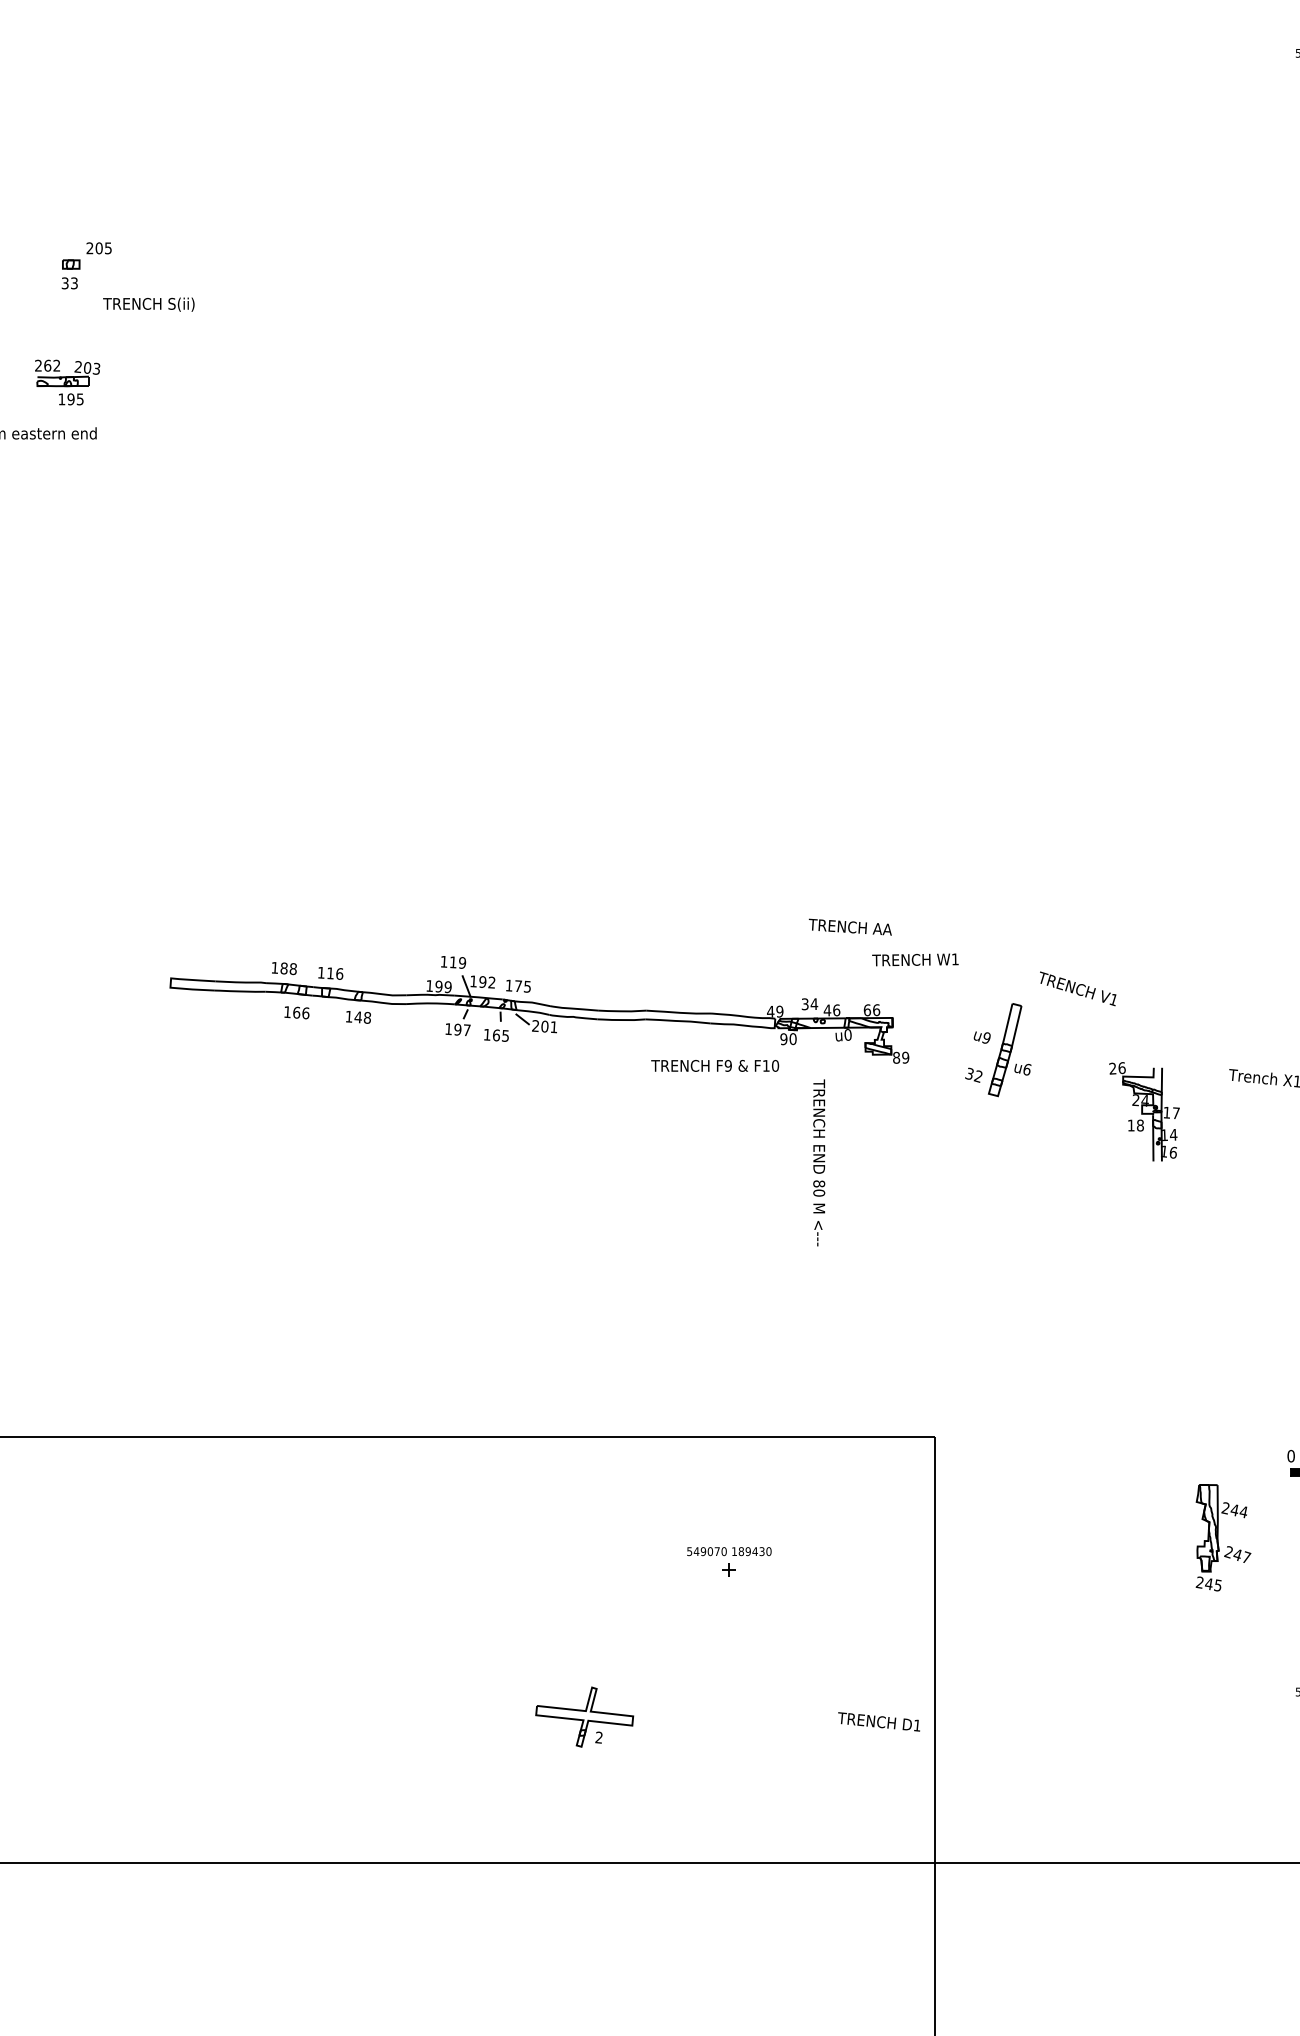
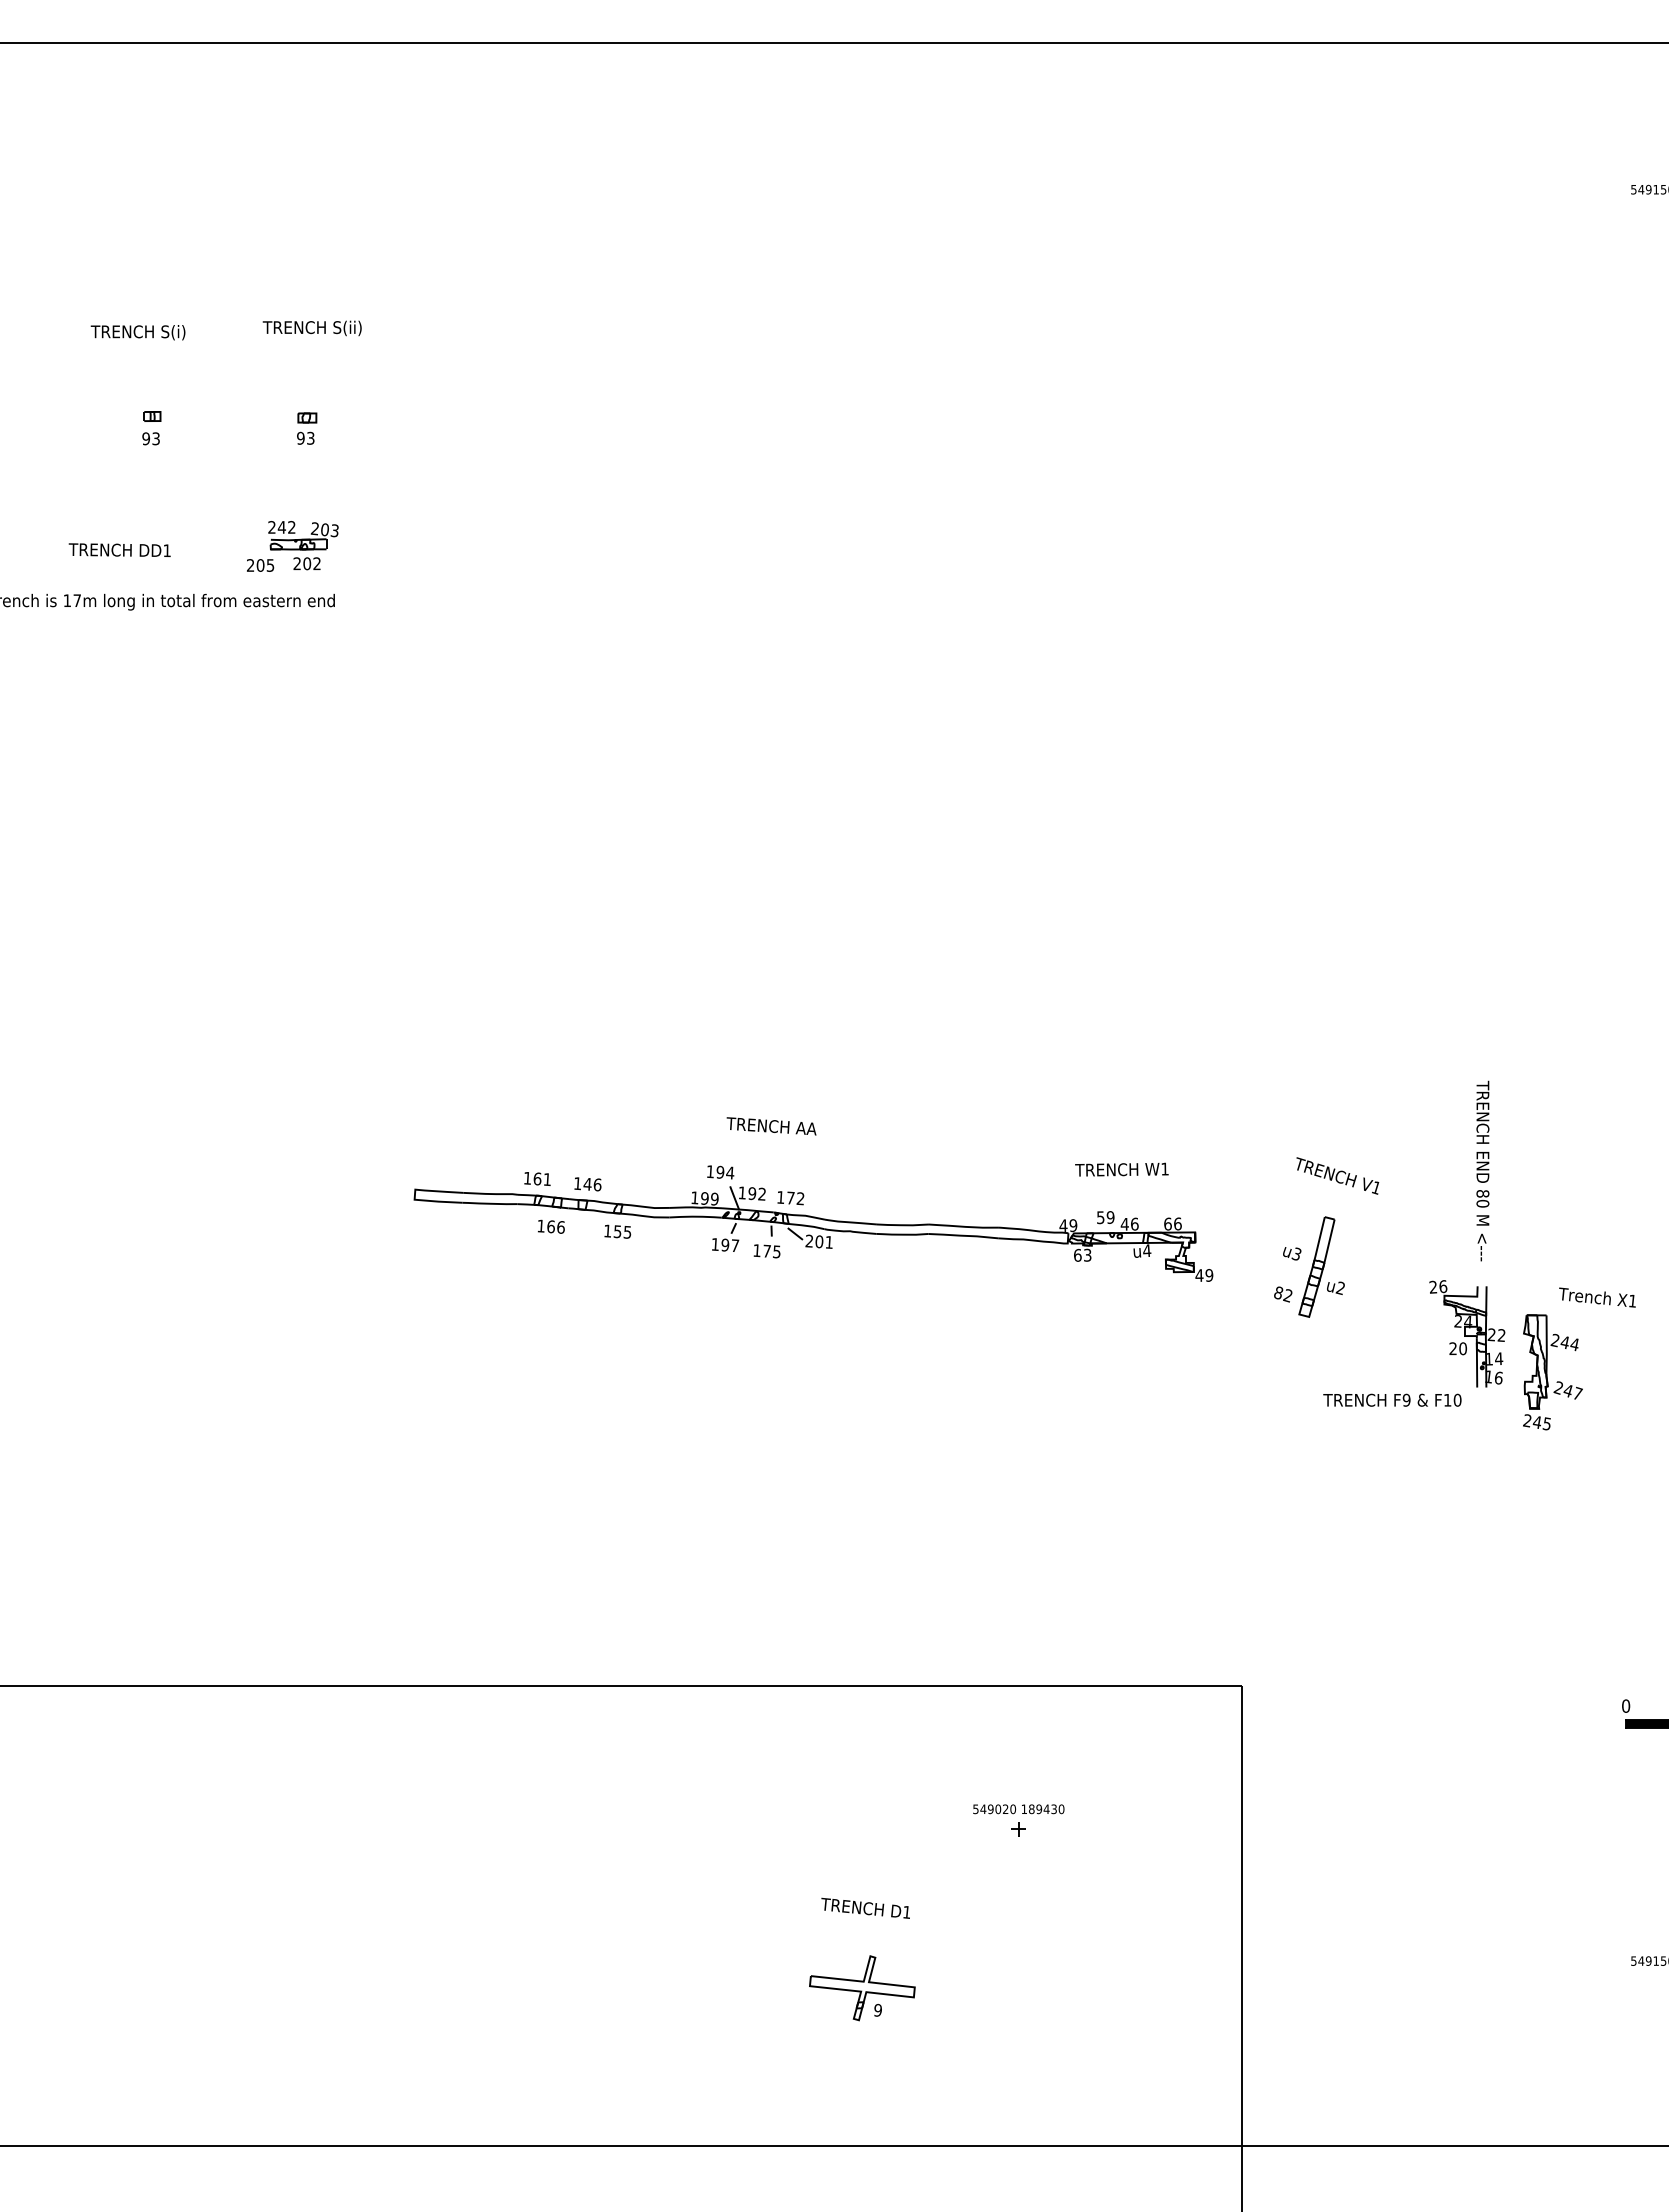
text: (99, 248) -> (260, 565), moved
text: (64, 283) -> (300, 438), 33 -> 93
text: (148, 304) -> (311, 328), moved
text: (47, 365) -> (281, 527), 262 -> 242
text: (70, 399) -> (306, 563), 195 -> 202
text: (850, 927) -> (771, 1126), moved
text: (915, 959) -> (1121, 1169), moved
text: (458, 962) -> (725, 1172), 119 -> 194
text: (288, 968) -> (542, 1179), 188 -> 161
text: (330, 973) -> (587, 1184), 116 -> 146
text: (527, 986) -> (800, 1198), 175 -> 172
text: (1077, 988) -> (1337, 1175), moved
text: (809, 1004) -> (1105, 1217), 34 -> 59
text: (362, 1017) -> (622, 1231), 148 -> 155
text: (495, 1034) -> (766, 1250), 165 -> 175
text: (848, 1034) -> (1147, 1250), u0 -> u4
text: (986, 1037) -> (1296, 1253), u9 -> u3
text: (788, 1038) -> (1082, 1254), 90 -> 63
text: (896, 1057) -> (1199, 1275), 89 -> 49
text: (715, 1065) -> (1392, 1399), moved
text: (1026, 1069) -> (1340, 1288), u6 -> u2
text: (969, 1073) -> (1278, 1292), 32 -> 82
text: (1171, 1112) -> (1496, 1334), 17 -> 22
text: (1135, 1125) -> (1457, 1348), 18 -> 20
text: (818, 1162) -> (1482, 1170), moved
part: (1223, 1537) -> (1552, 1372), moved
text: (717, 1550) -> (1005, 1808), 549070 -> 549020
text: (878, 1721) -> (865, 1907), moved
text: (598, 1736) -> (877, 2009), 2 -> 9

